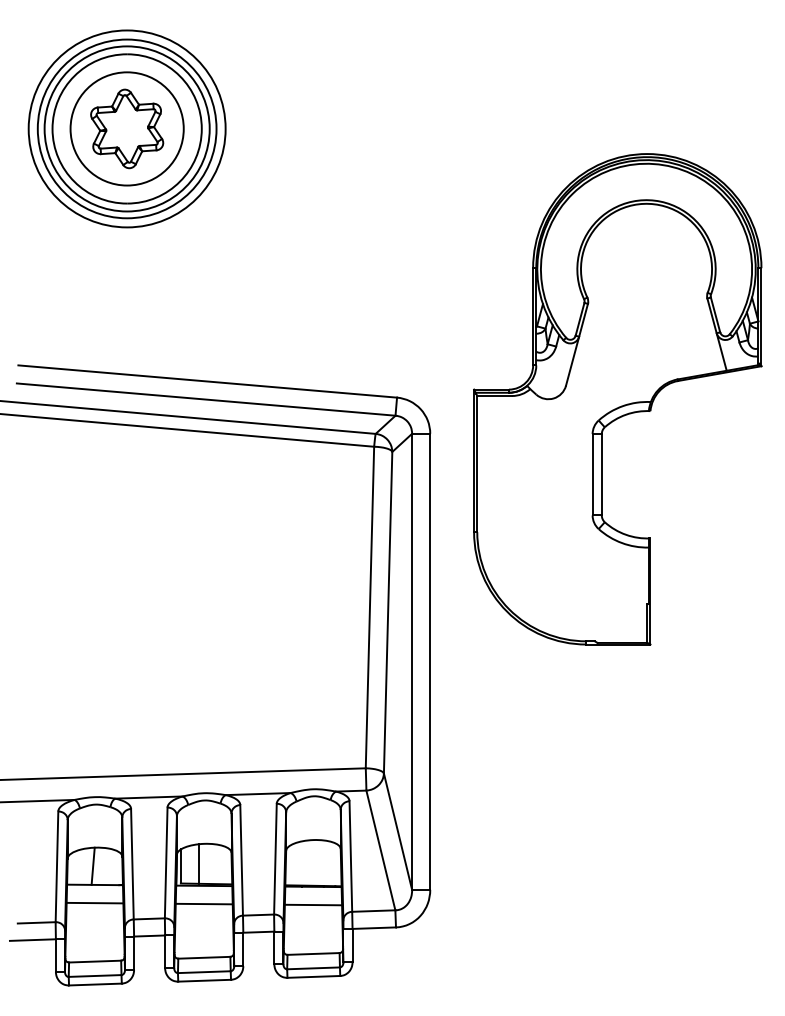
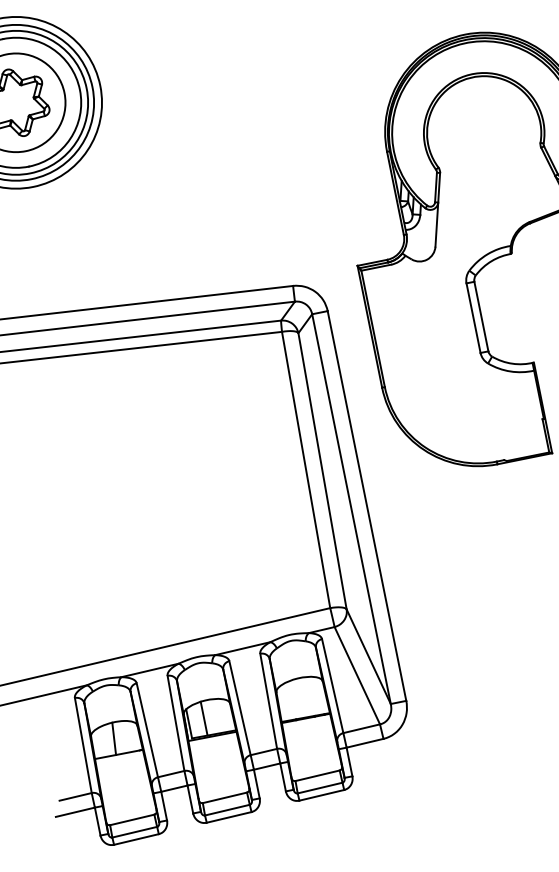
line: (94, 902) -> (121, 769), removed
line: (203, 903) -> (214, 751), removed
line: (313, 904) -> (309, 733), removed

